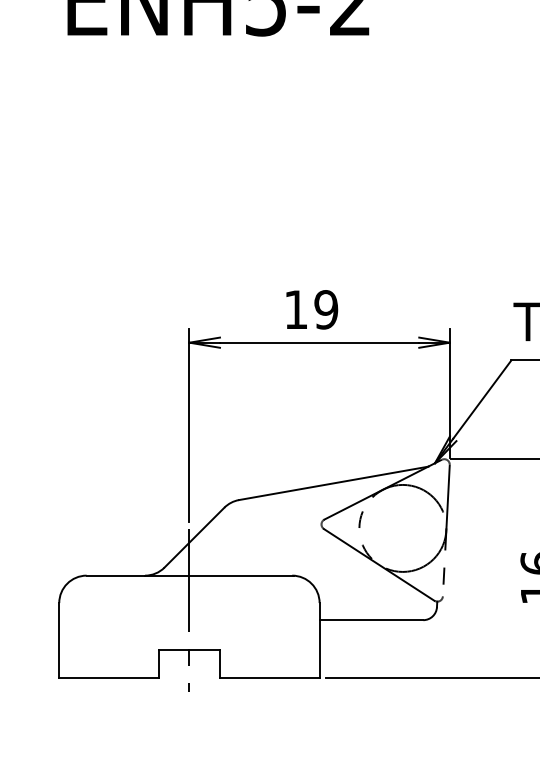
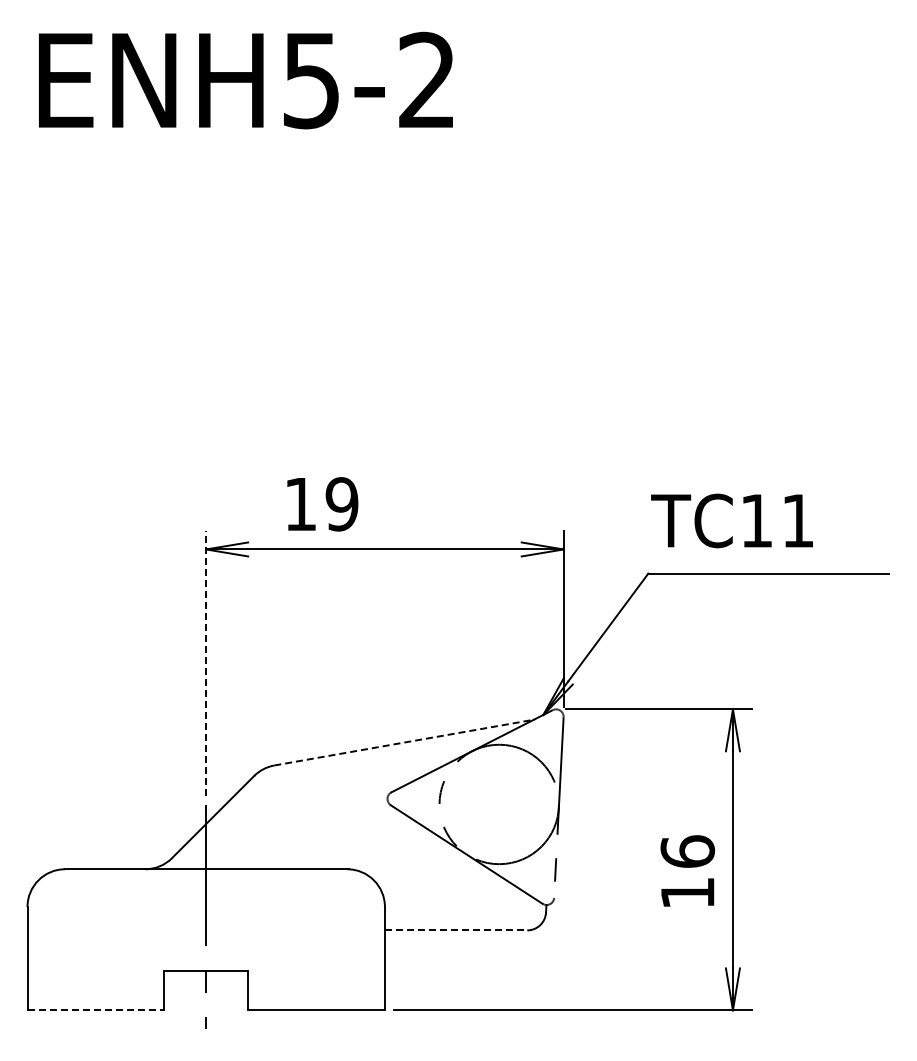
text: (312, 309) -> (322, 504), moved
line: (189, 425) -> (206, 663), solid -> dashed
line: (333, 483) -> (404, 742), solid -> dashed
line: (371, 620) -> (456, 930), solid -> dashed
line: (109, 678) -> (96, 1010), solid -> dashed

